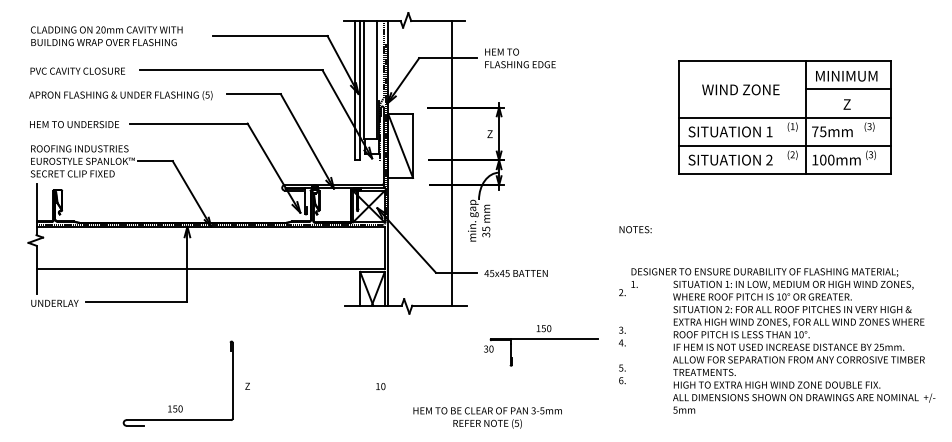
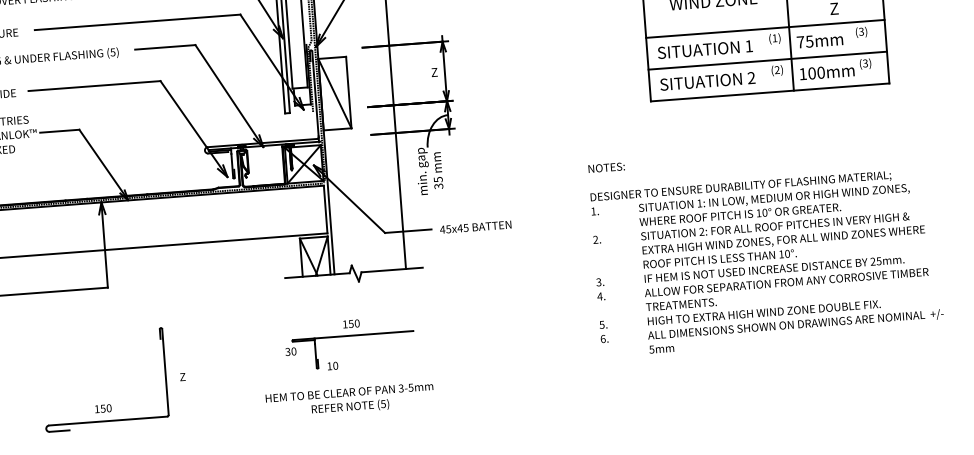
text: (783, 340) -> (767, 261), moved
part: (541, 345) -> (350, 343), moved
text: (487, 417) -> (349, 399), moved

